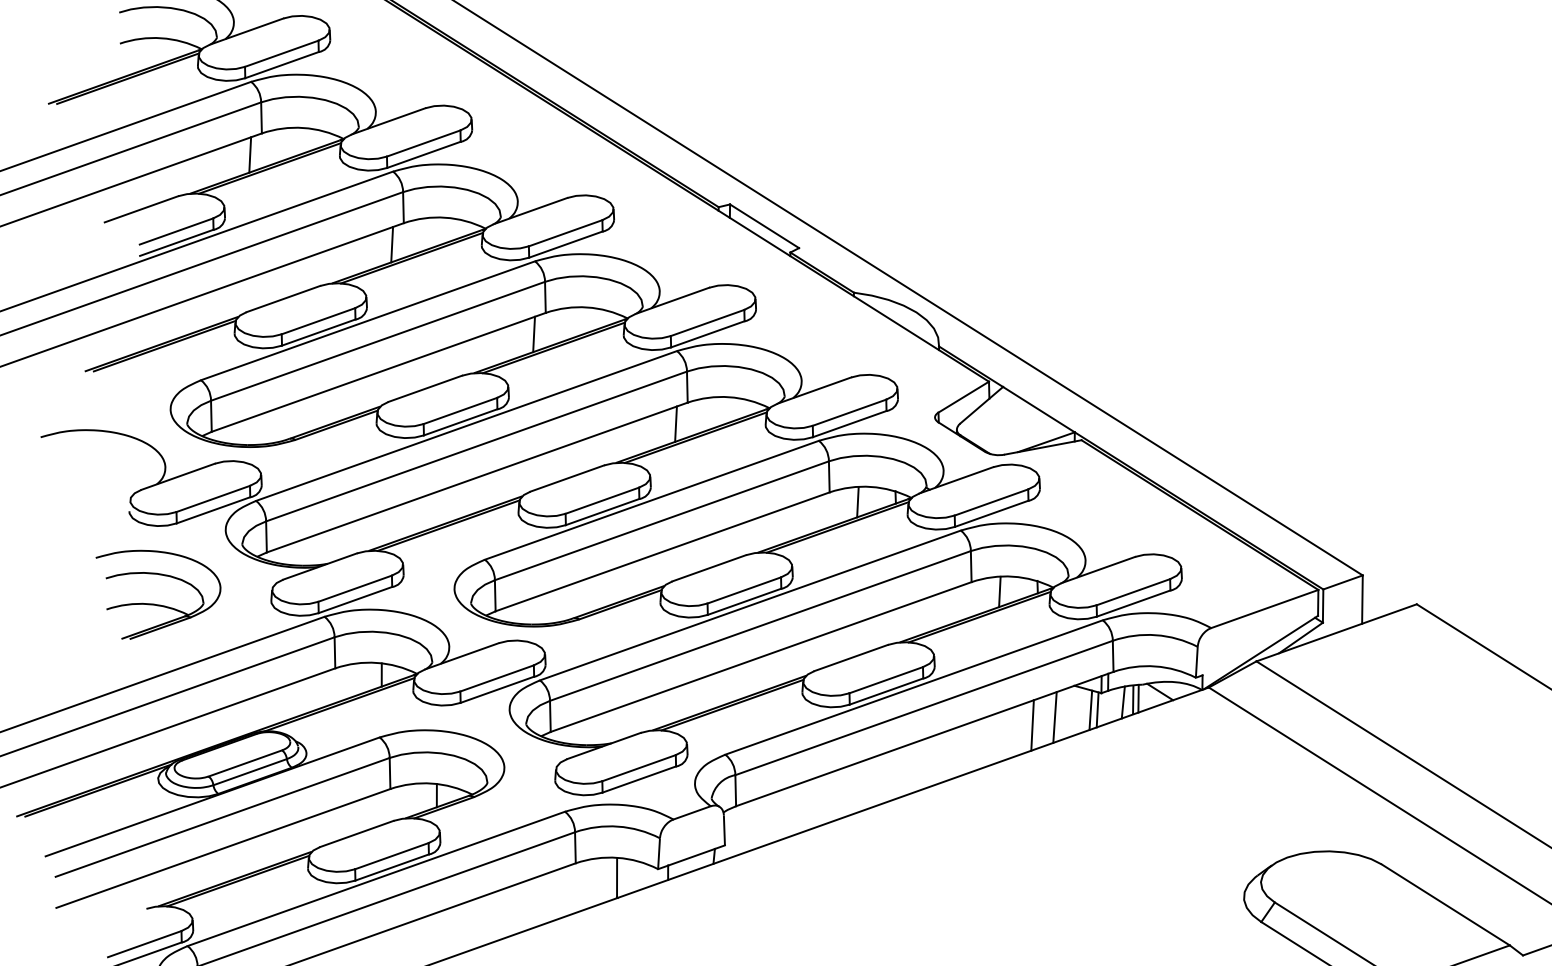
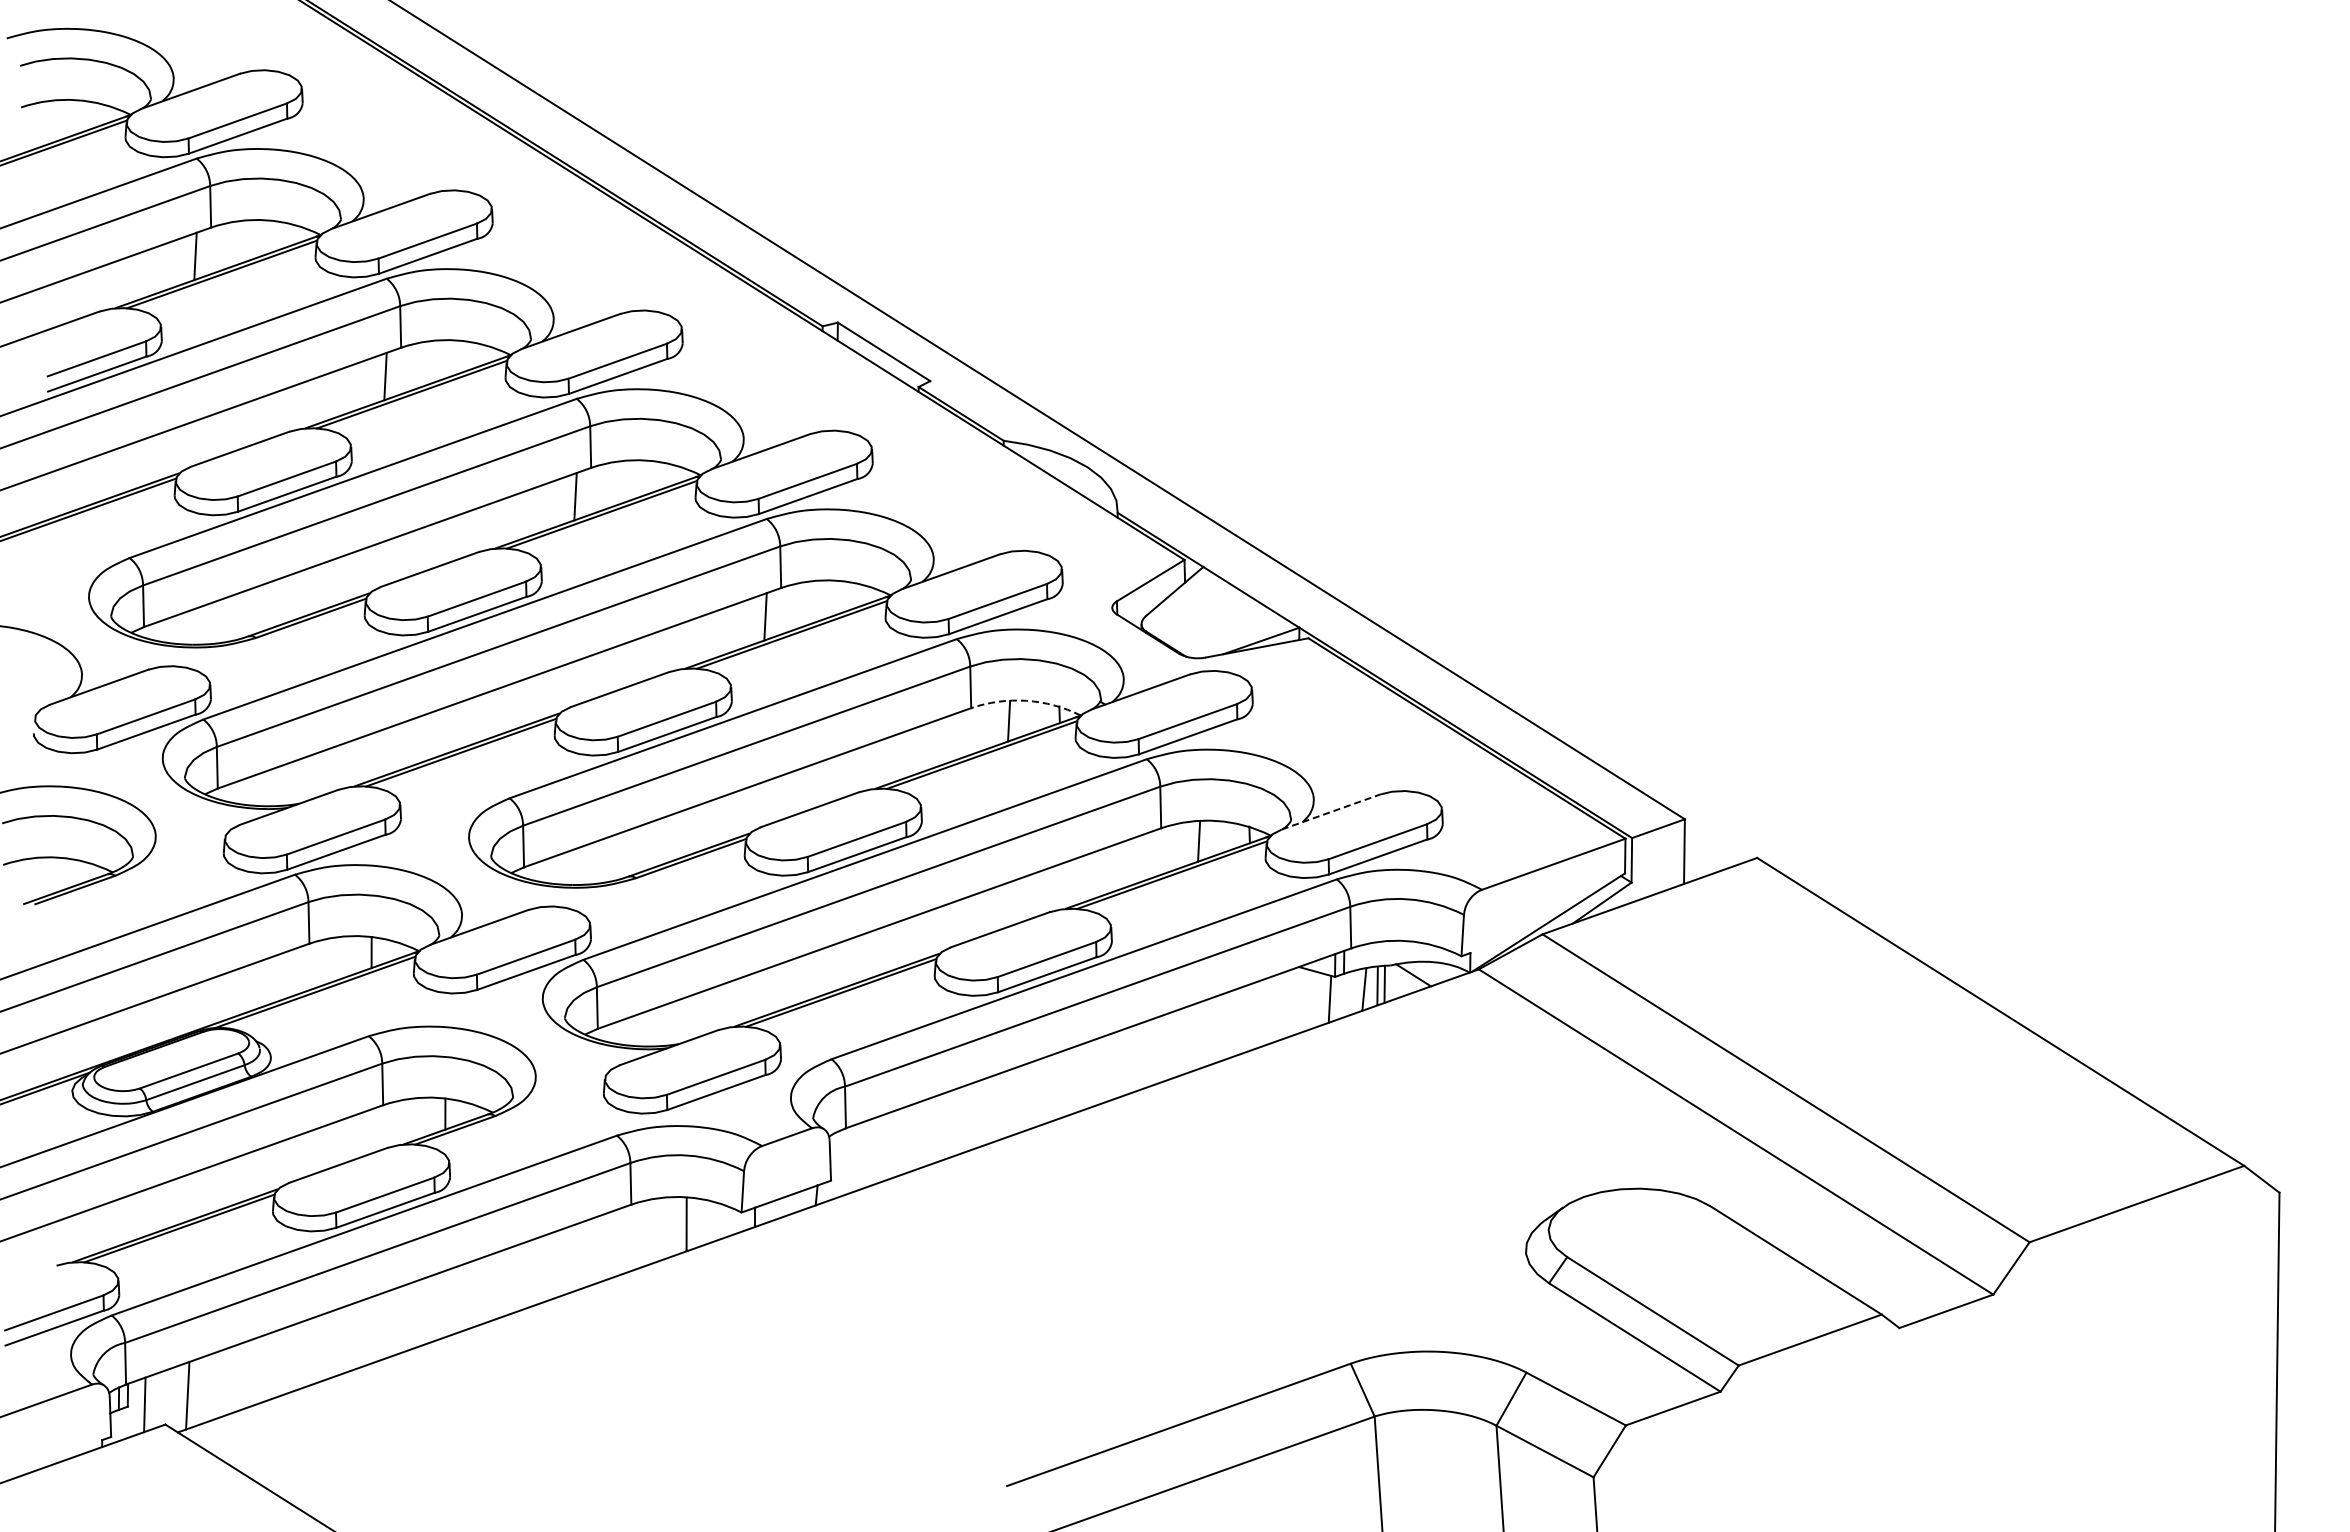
arc: (870, 486) -> (1026, 700), solid -> dashed
line: (1098, 569) -> (1331, 811), solid -> dashed
line: (1090, 710) -> (1320, 999), removed
line: (1054, 717) -> (1272, 1009), removed
line: (1032, 724) -> (1242, 1019), removed

